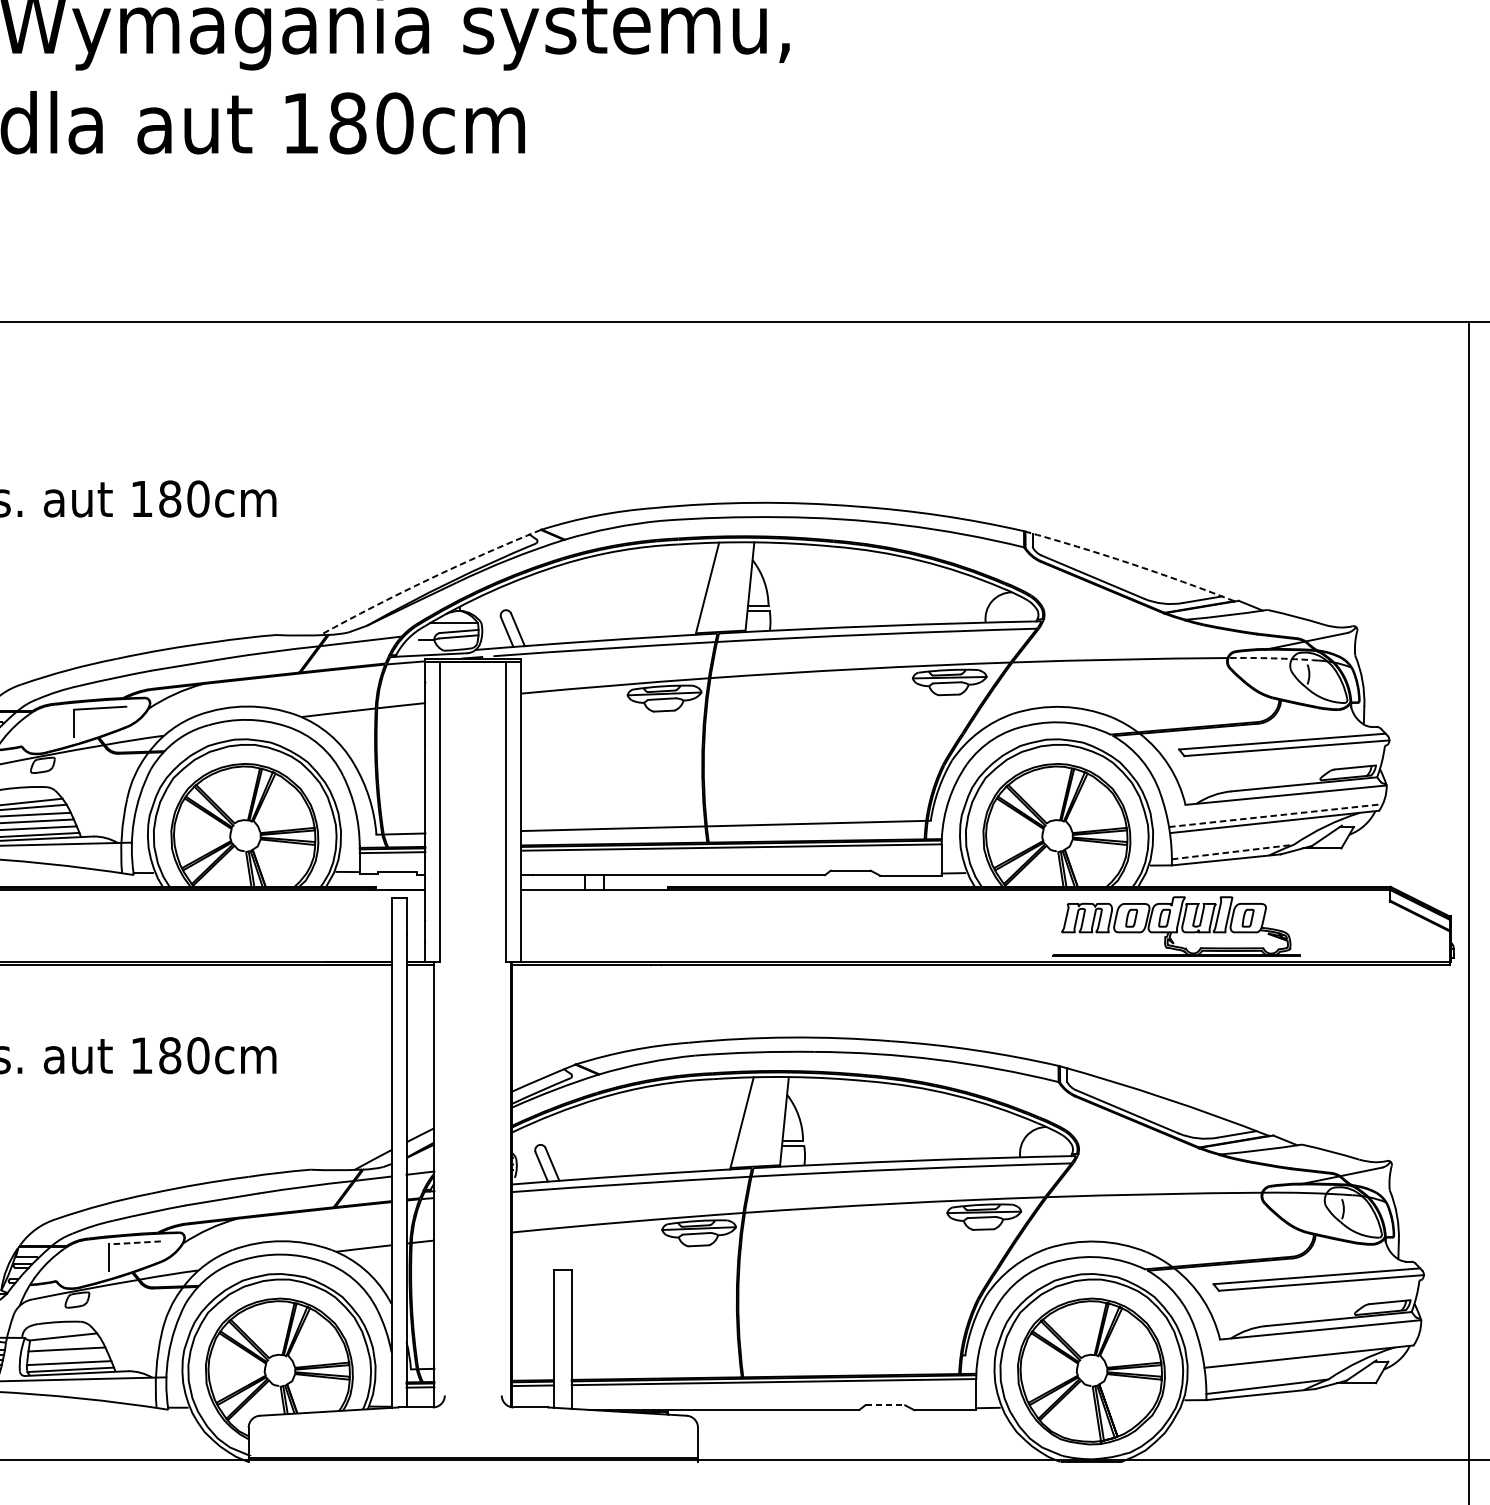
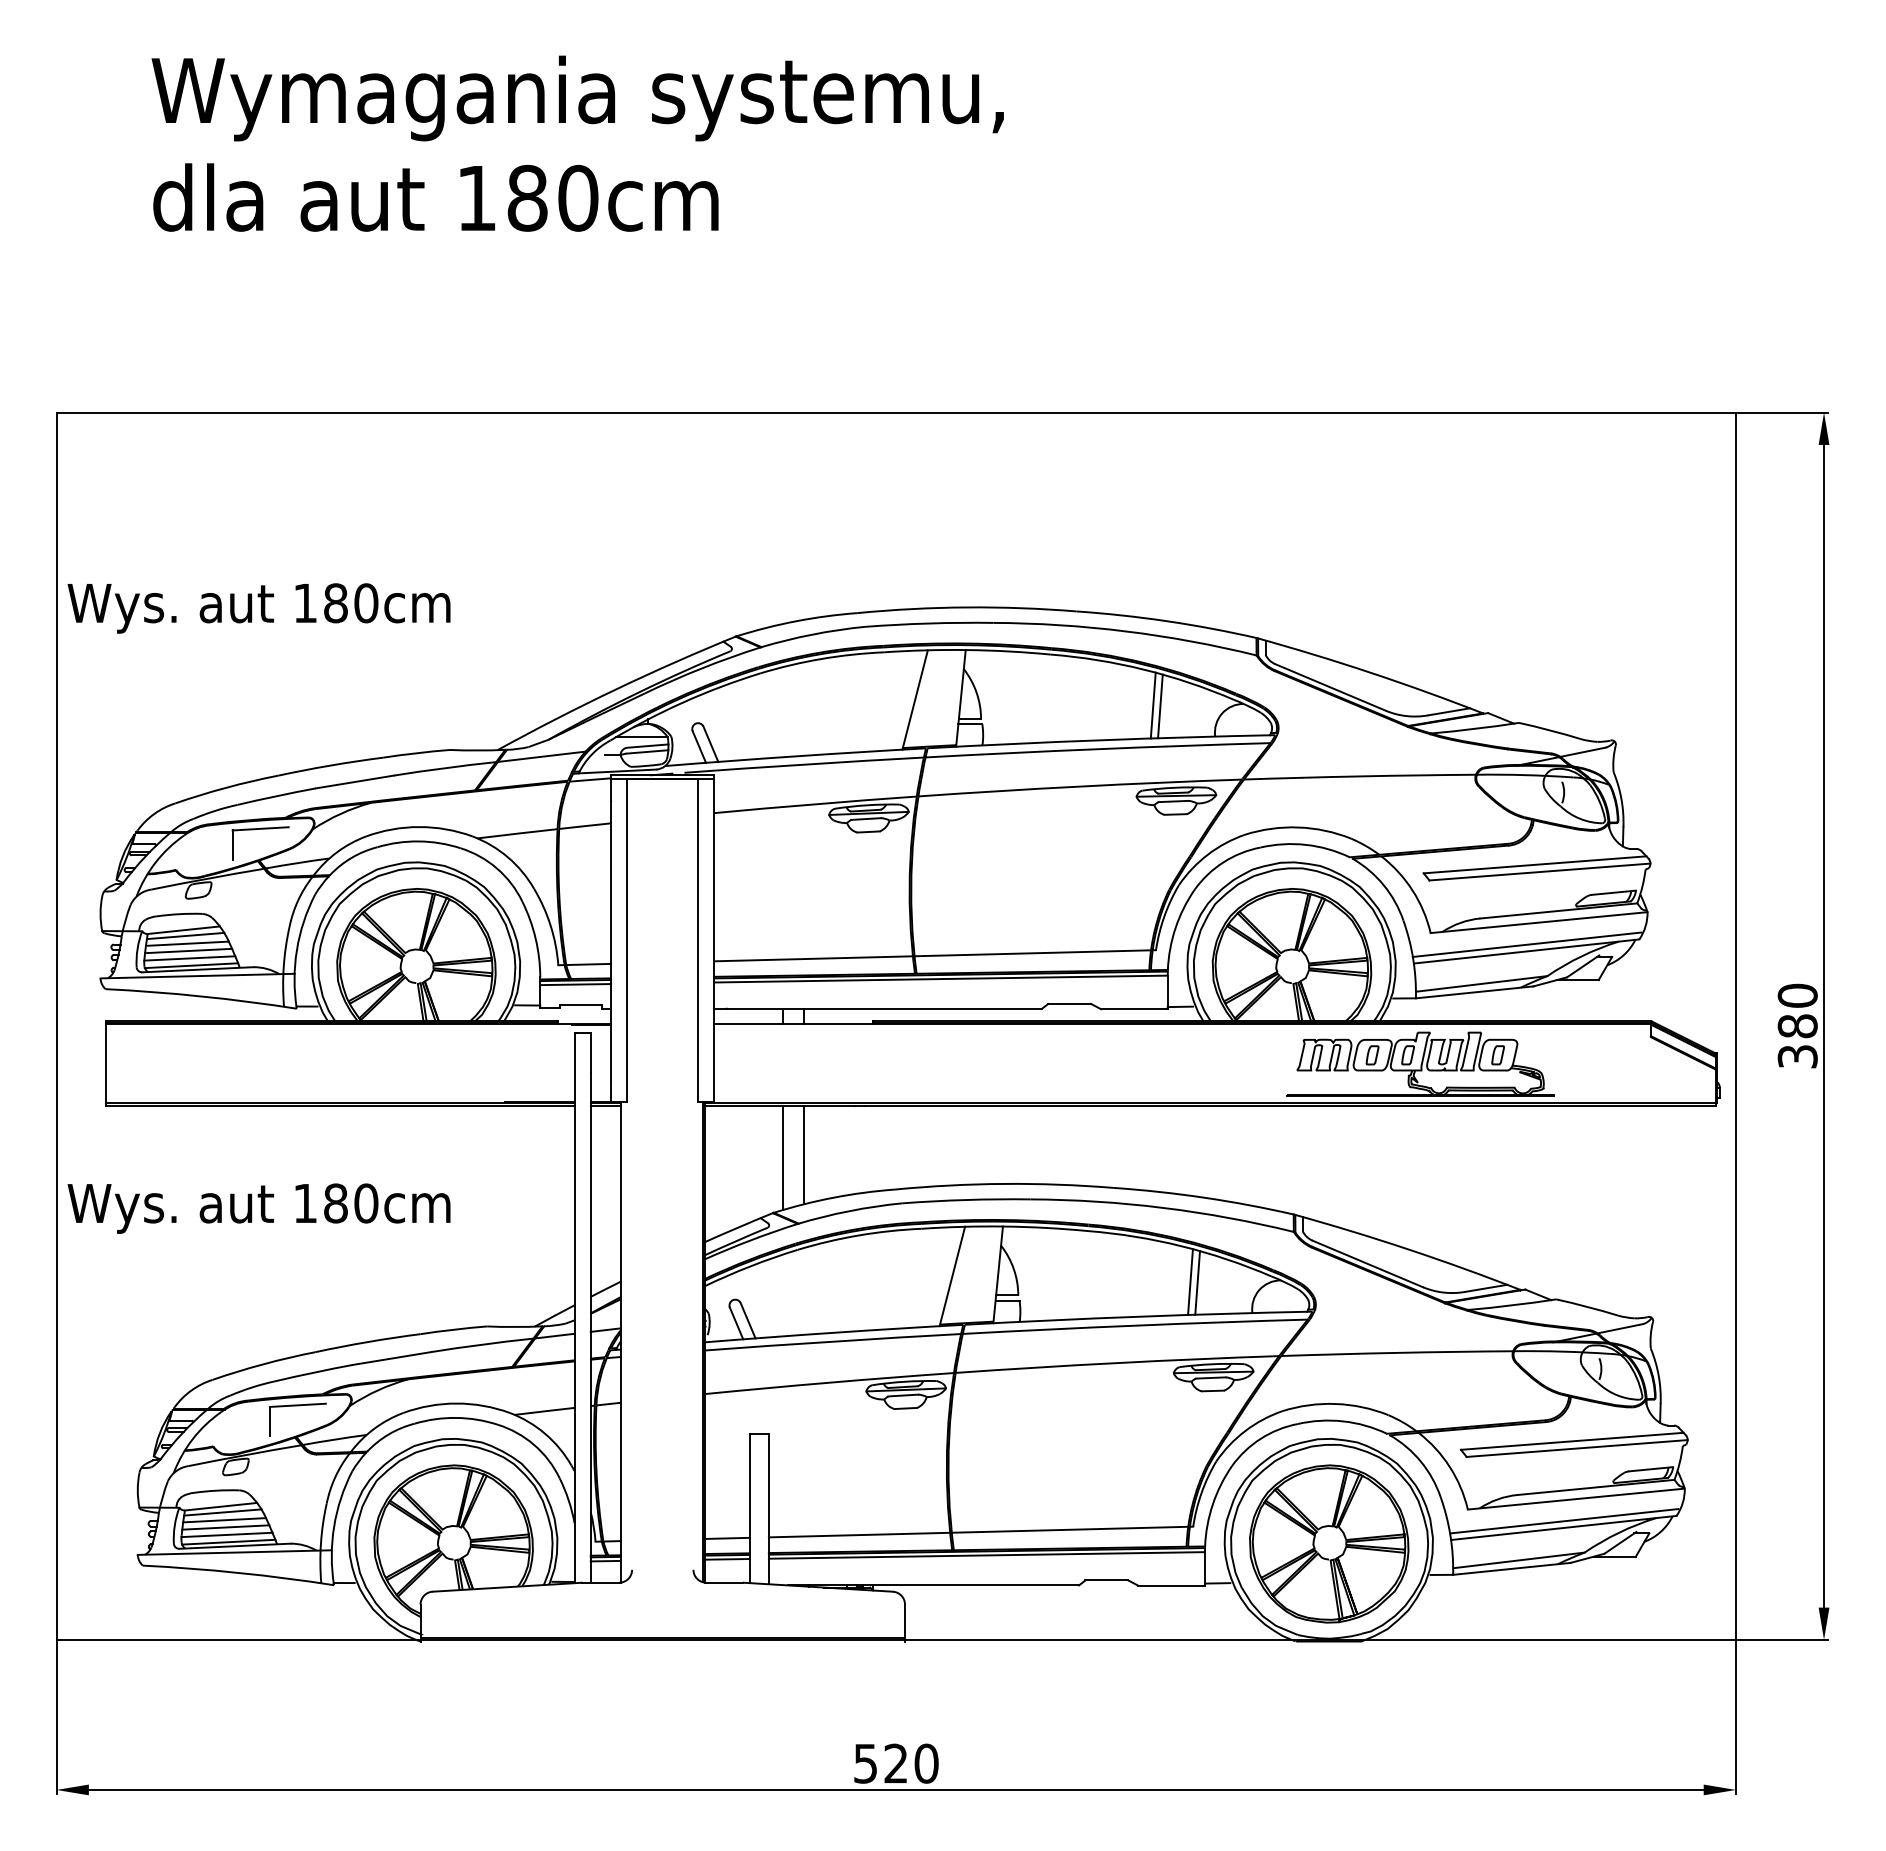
arc: (1129, 563) -> (1370, 672), dashed -> solid
arc: (428, 578) -> (614, 689), dashed -> solid
line: (927, 593) -> (1152, 705), added
line: (934, 594) -> (1160, 706), added
arc: (1273, 658) -> (1525, 775), dashed -> solid
line: (1274, 815) -> (1526, 944), dashed -> solid
line: (1233, 851) -> (1482, 983), dashed -> solid
line: (603, 1010) -> (803, 1154), added
line: (585, 1013) -> (783, 1157), added
line: (962, 1128) -> (1190, 1281), added
line: (969, 1128) -> (1197, 1282), added
line: (134, 1243) -> (297, 1405), dashed -> solid
line: (64, 1342) -> (222, 1512), added
line: (1309, 1350) -> (1564, 1521), added
line: (67, 1356) -> (225, 1527), added
line: (766, 1359) -> (978, 1531), added
line: (532, 1365) -> (726, 1537), added
line: (885, 1405) -> (1107, 1580), dashed -> solid

